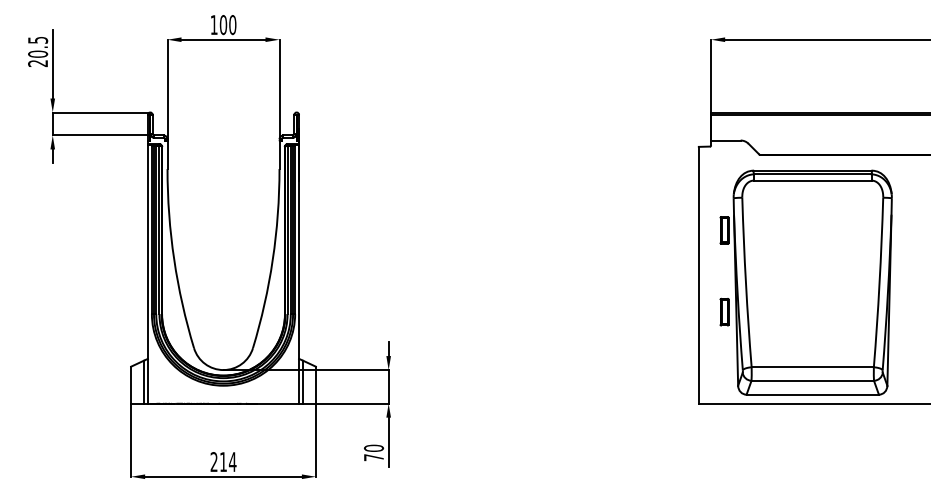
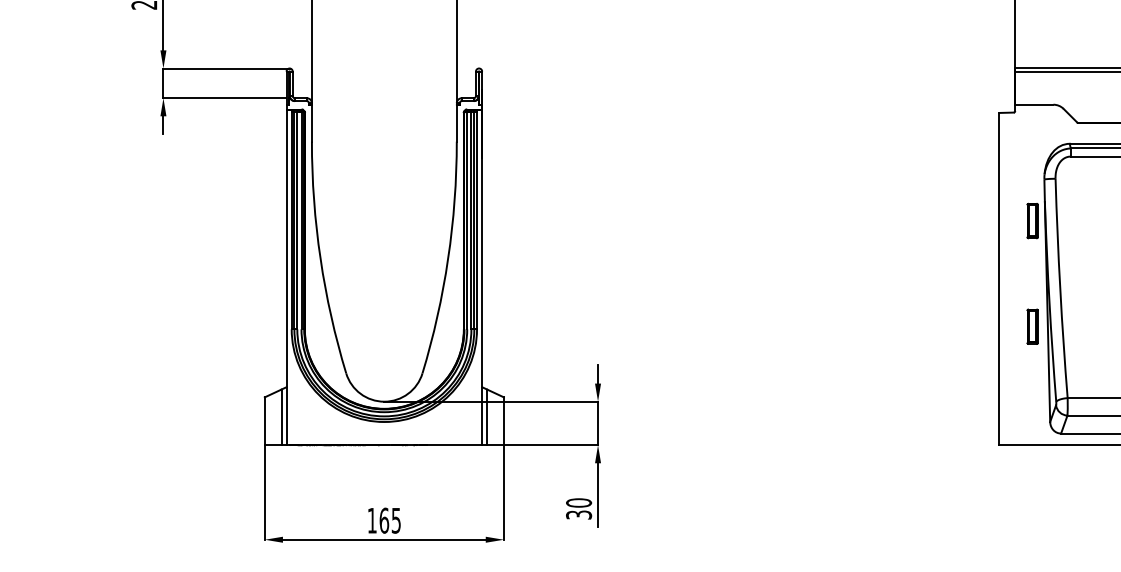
text: (373, 457) -> (578, 514), 70 -> 30
text: (223, 462) -> (384, 521), 214 -> 165

